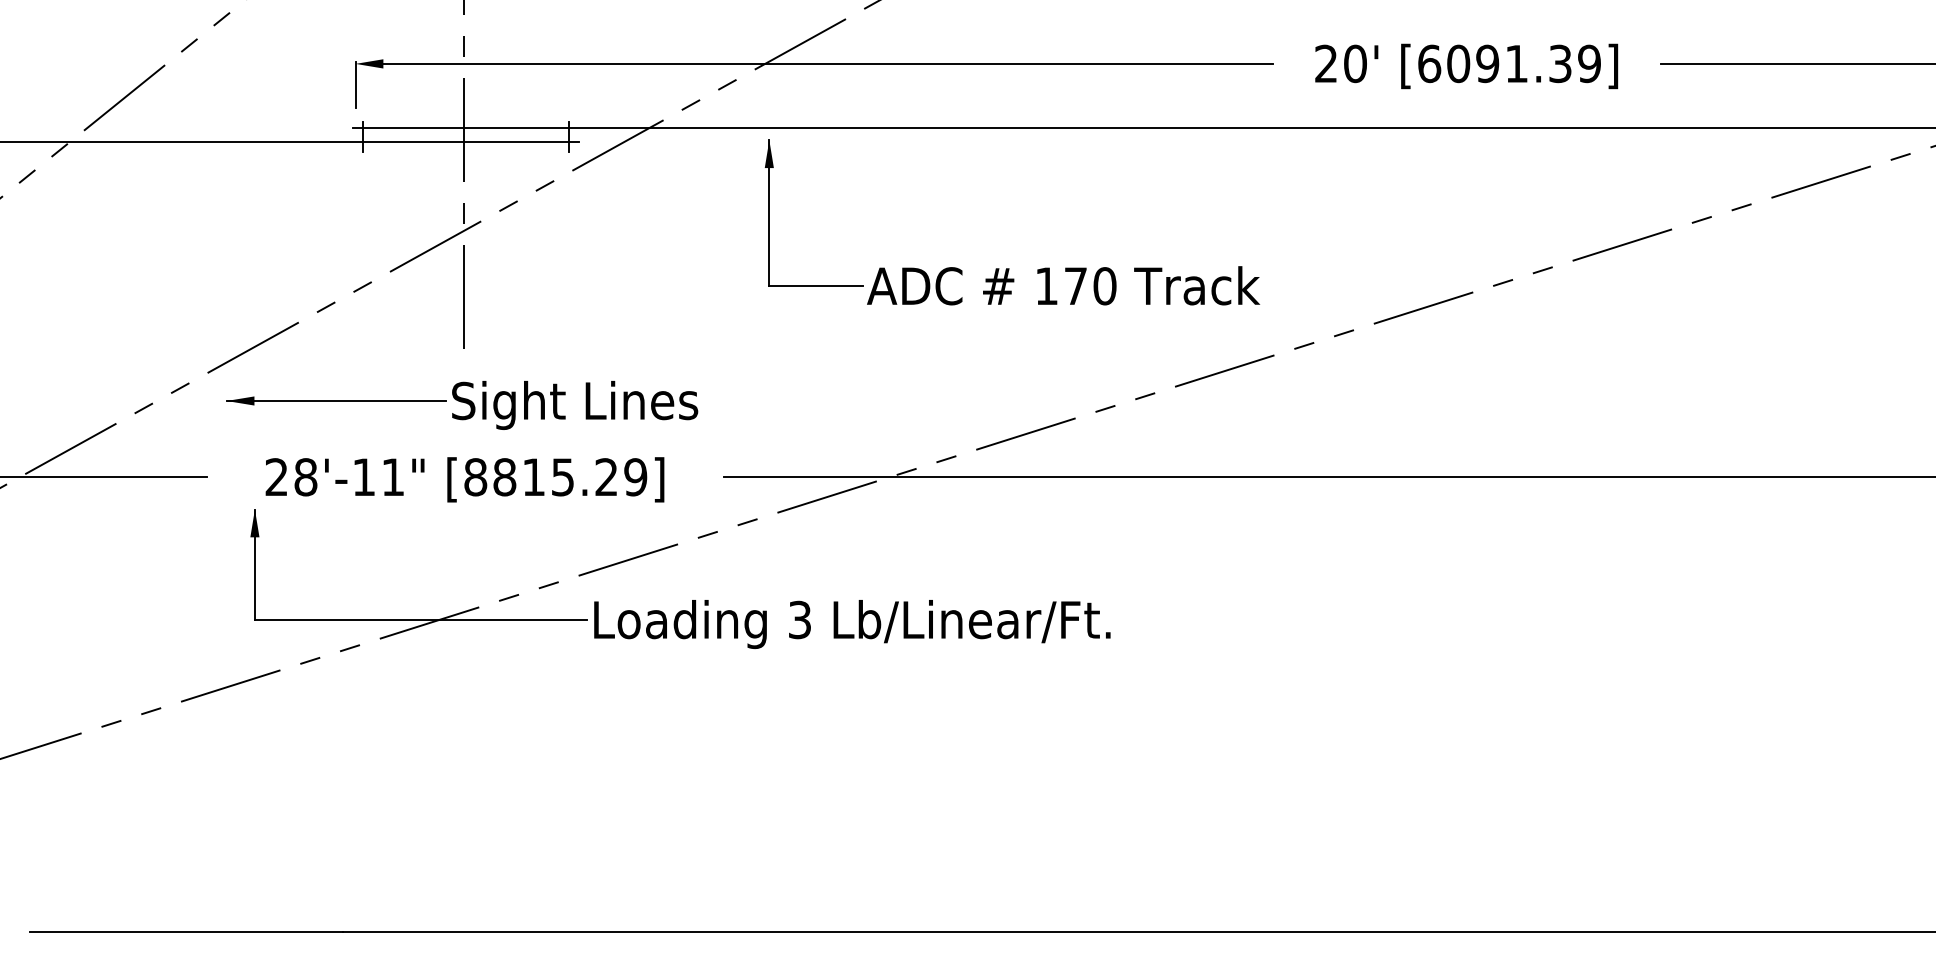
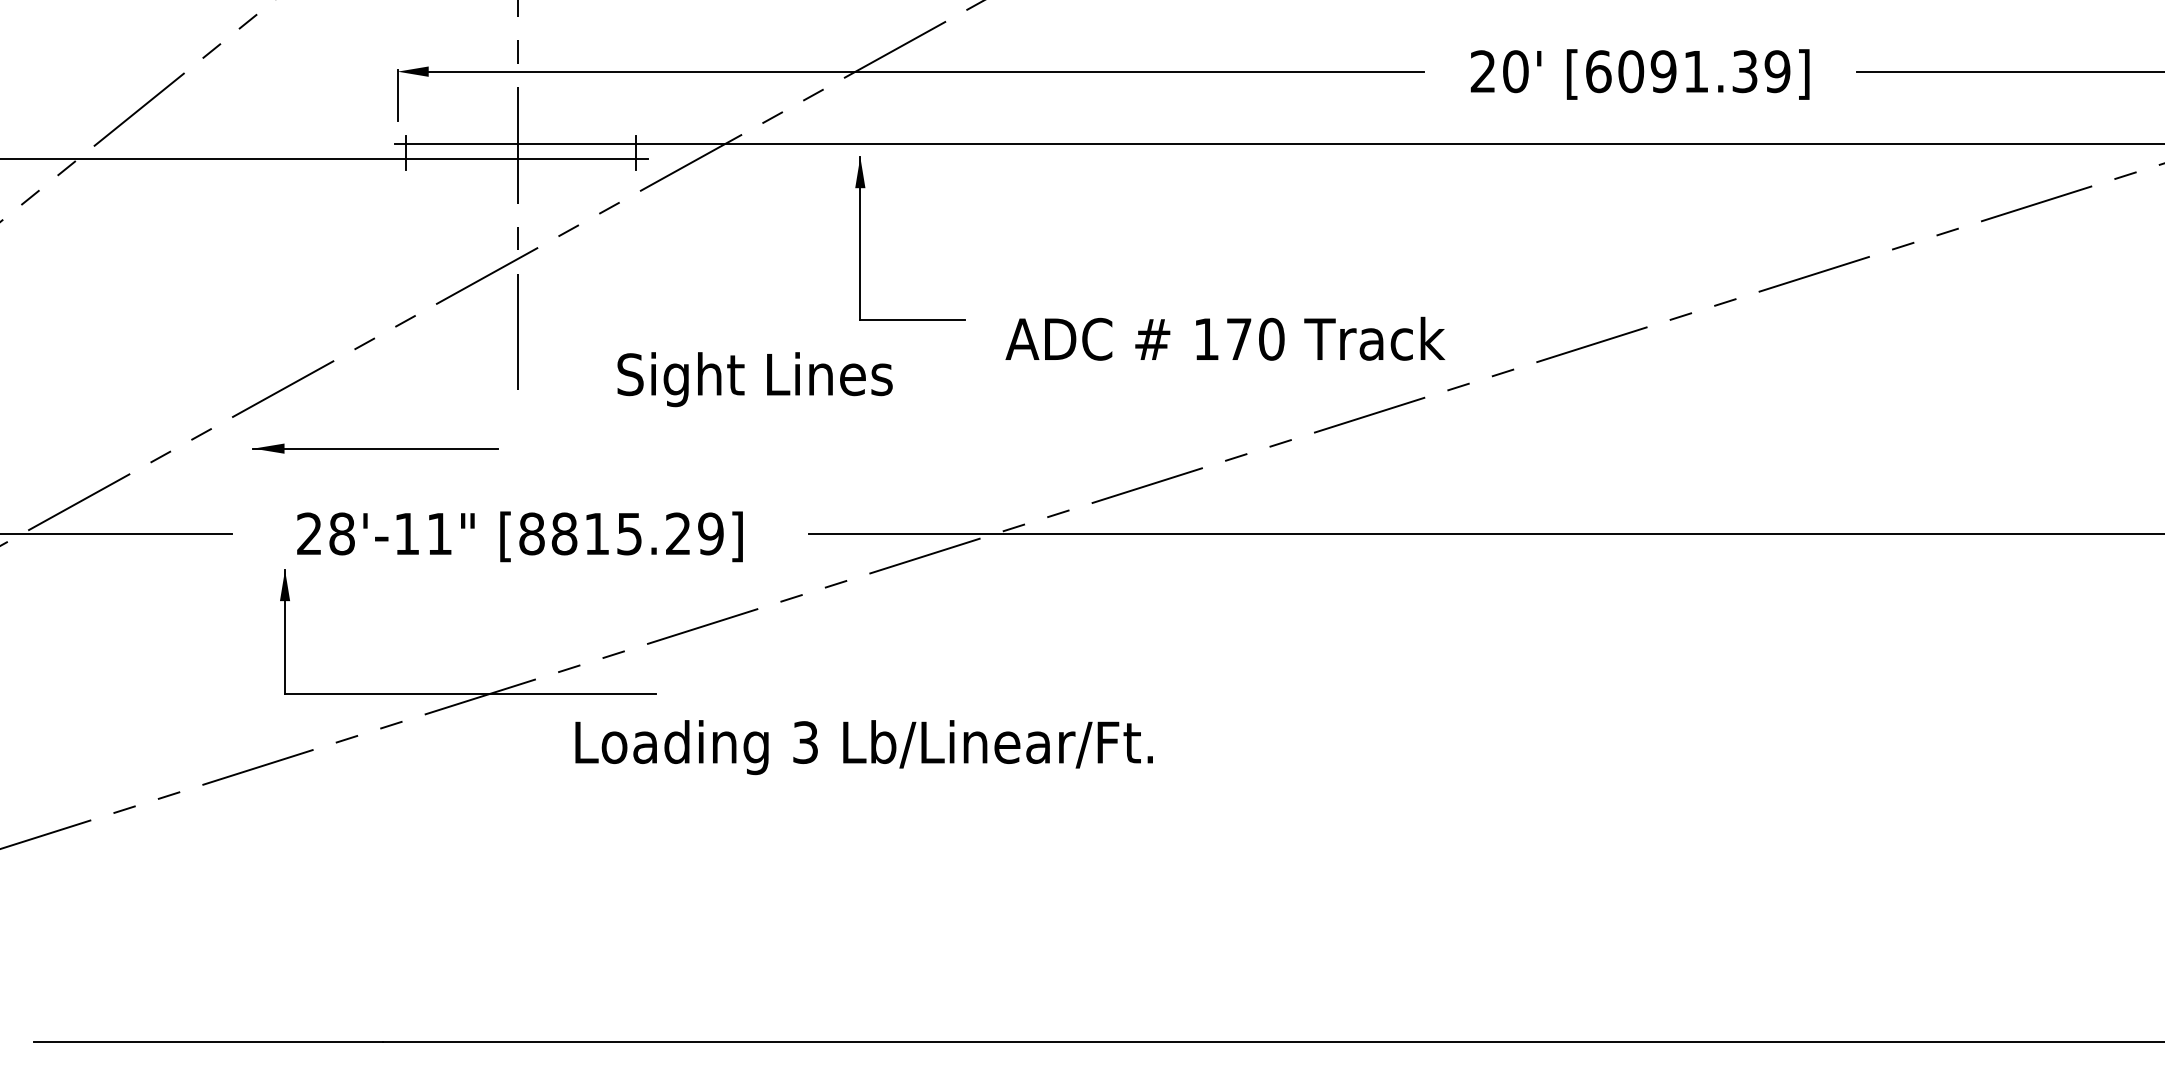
text: (1063, 285) -> (1225, 338), moved
text: (574, 405) -> (754, 379), moved
text: (851, 624) -> (863, 747), moved

